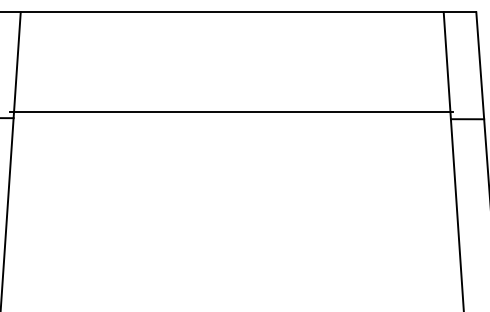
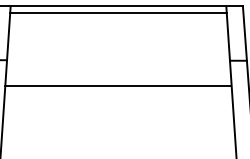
line: (232, 26) -> (118, 13), added
line: (230, 112) -> (117, 86), moved

